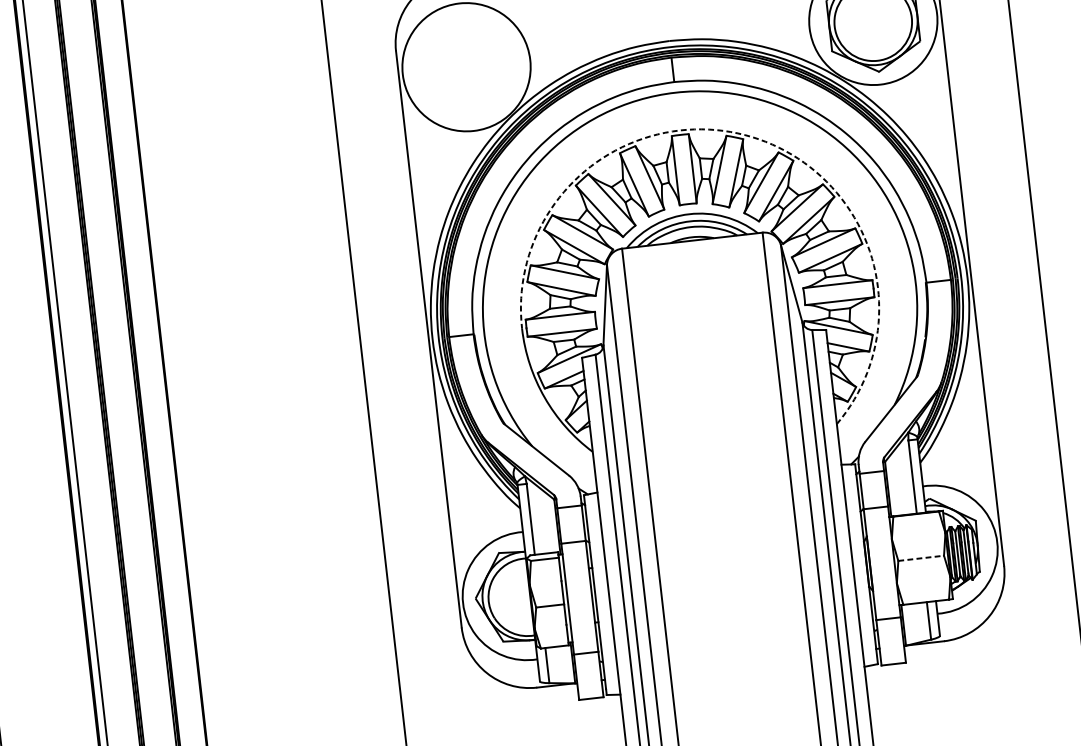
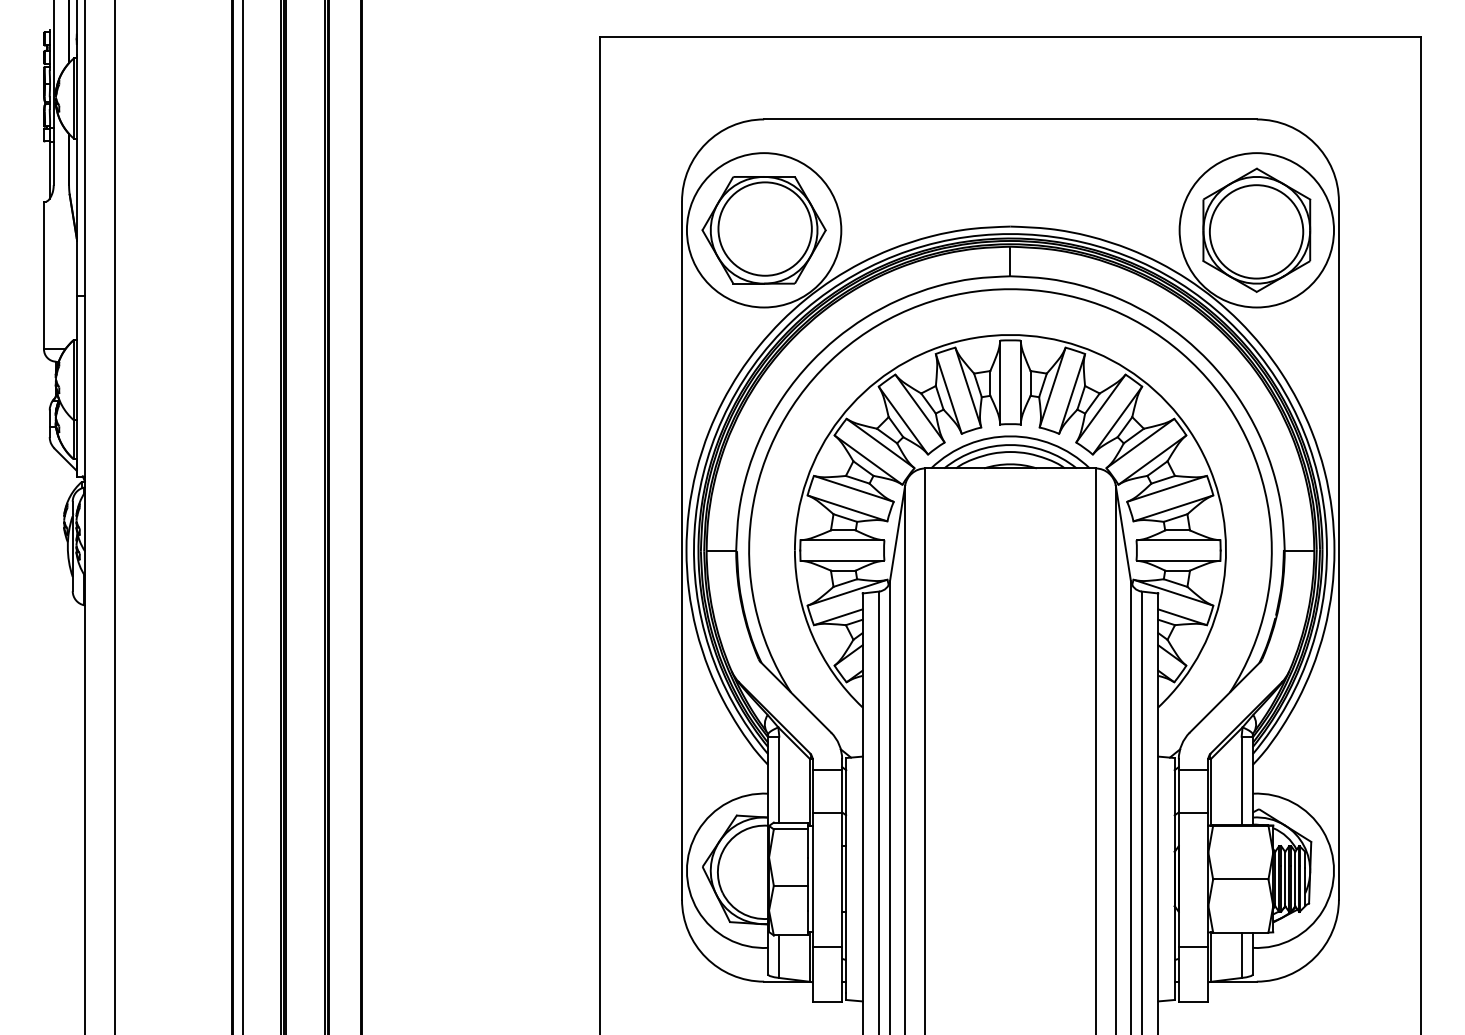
part: (466, 67) -> (763, 230), added
arc: (751, 136) -> (1095, 352), dashed -> solid
line: (920, 558) -> (1240, 879), dashed -> solid

